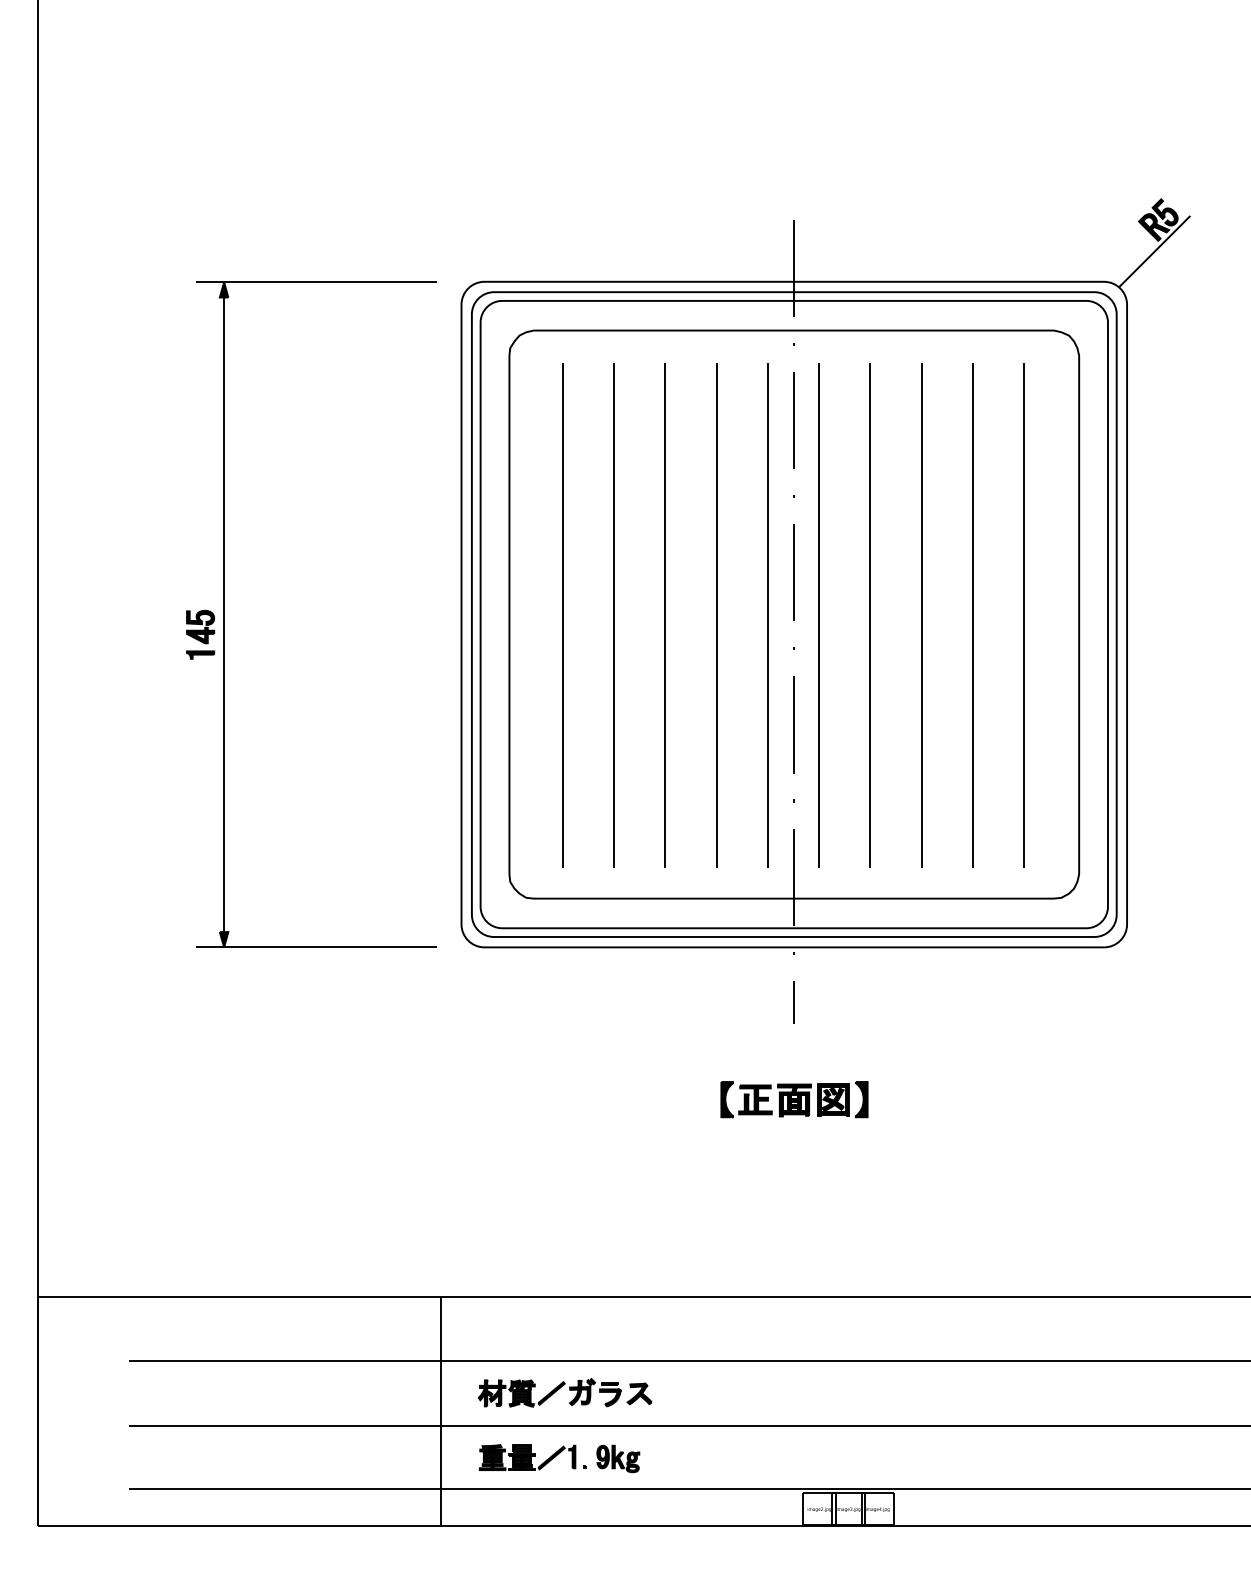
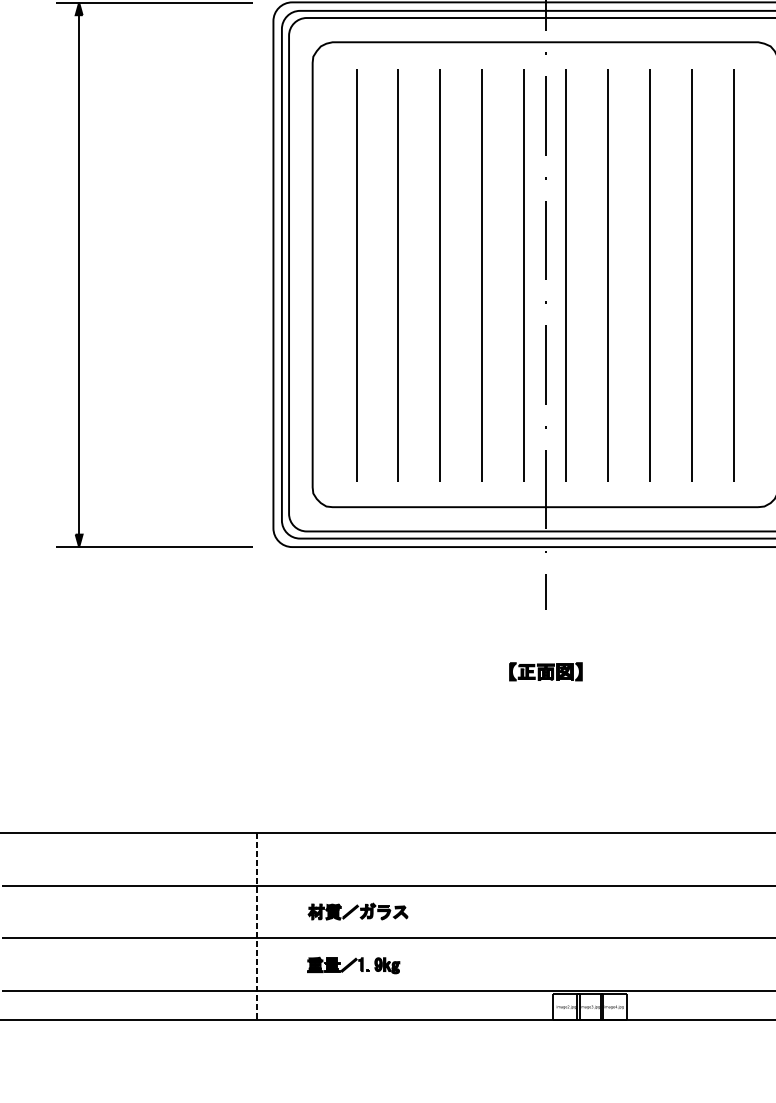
part: (200, 634) -> (59, 291), removed
part: (794, 1099) -> (545, 671), size x0.6
part: (564, 1392) -> (357, 911), size x0.7
line: (440, 1411) -> (256, 926), solid -> dashed
part: (559, 1458) -> (353, 965), size x0.7

